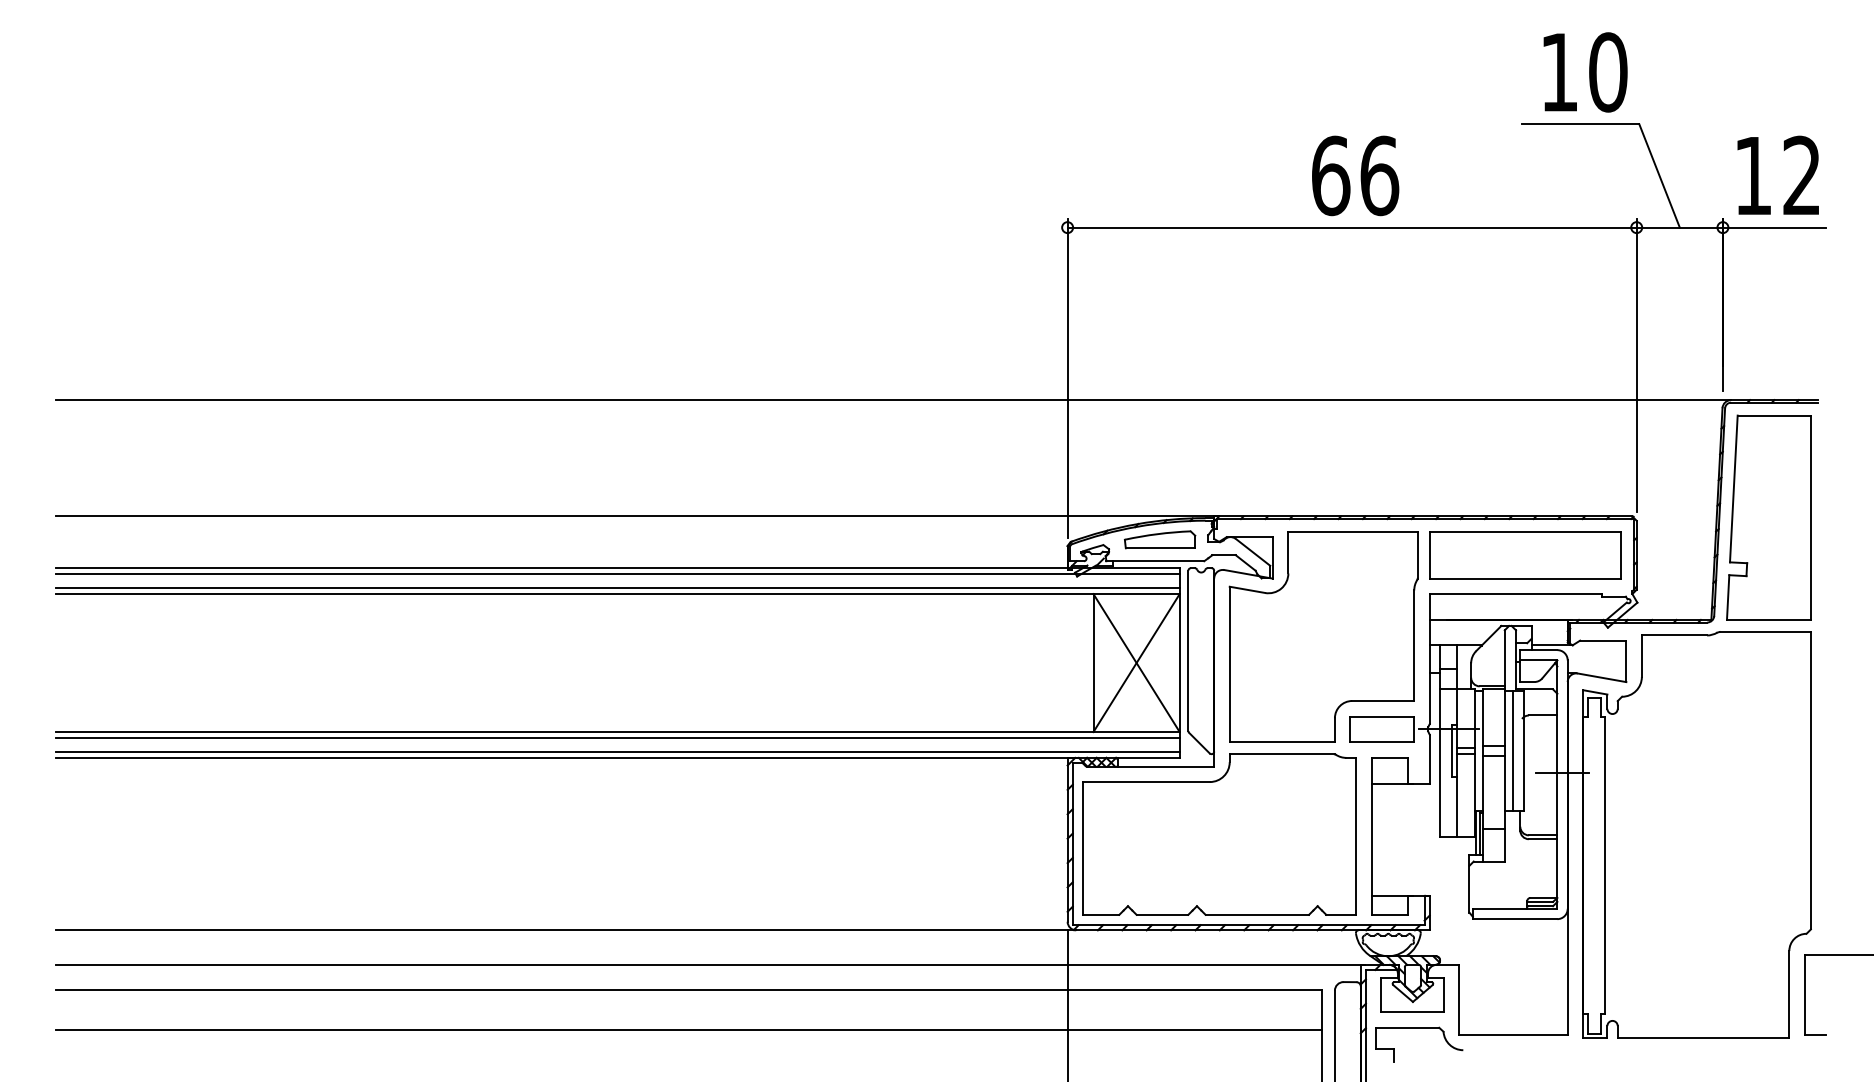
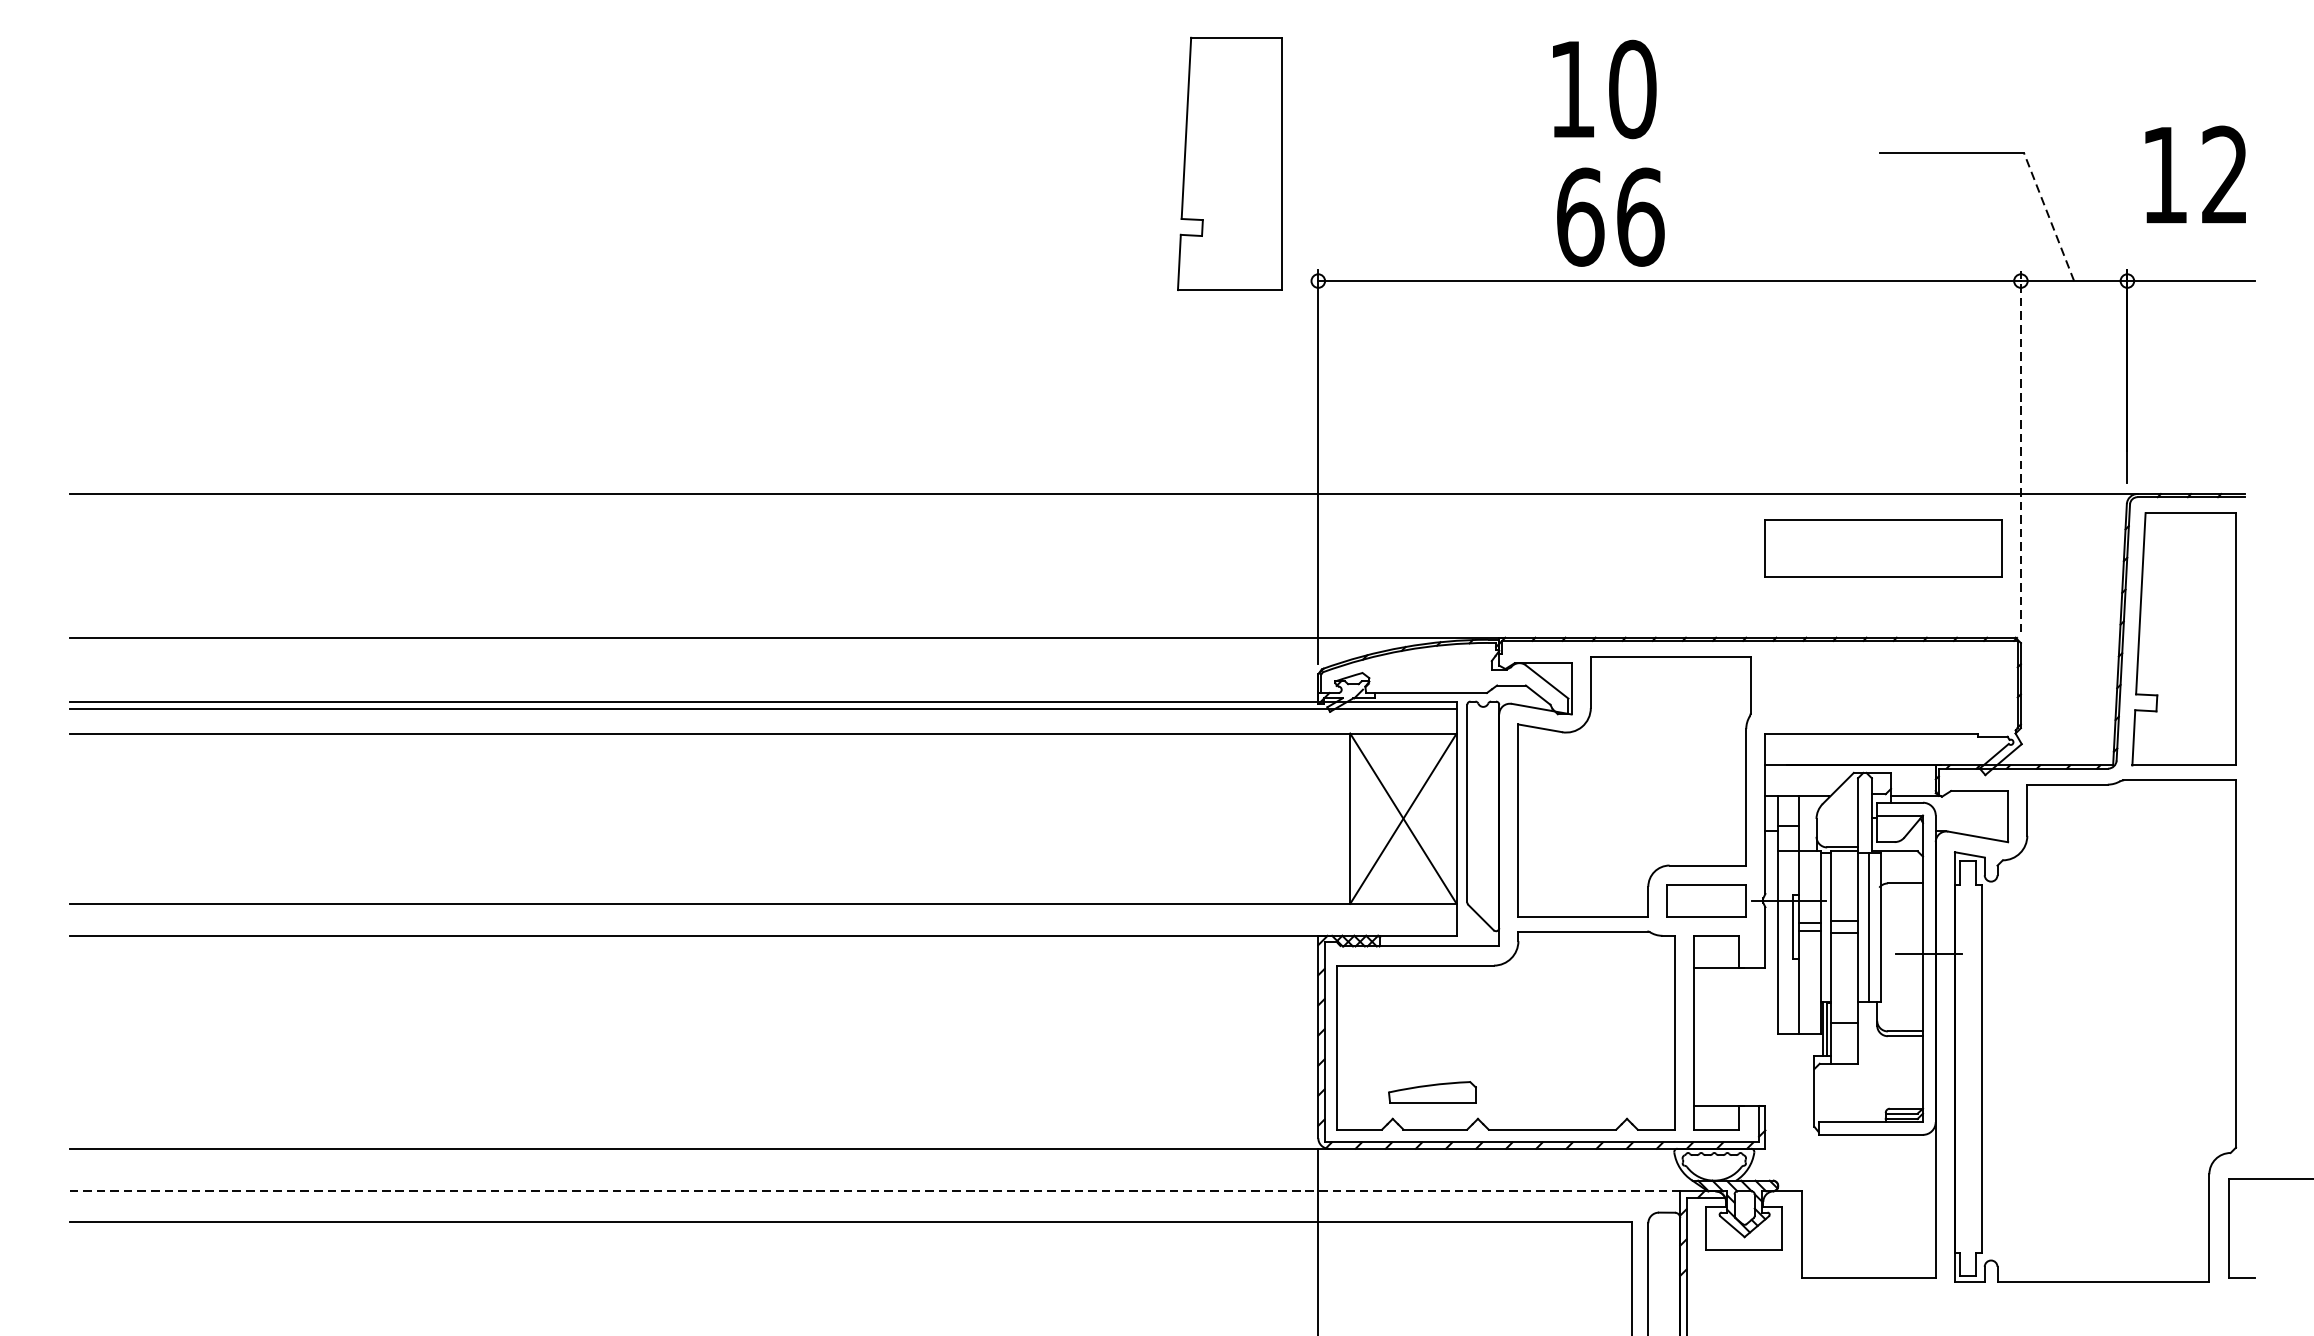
text: (1585, 72) -> (1604, 89), moved
part: (995, 132) -> (1229, 163), added
text: (1777, 174) -> (2194, 173), moved
text: (1355, 175) -> (1610, 216), moved
line: (1659, 175) -> (2049, 216), solid -> dashed
line: (1636, 365) -> (2020, 451), solid -> dashed
part: (1160, 539) -> (1432, 1092), moved
part: (1525, 555) -> (1883, 548), moved
line: (617, 588) -> (762, 726), removed
line: (617, 738) -> (762, 911), removed
line: (617, 751) -> (762, 927), removed
line: (711, 964) -> (878, 1190), solid -> dashed
part: (1419, 1028) -> (1752, 1269), removed
line: (688, 1029) -> (850, 1271), removed

